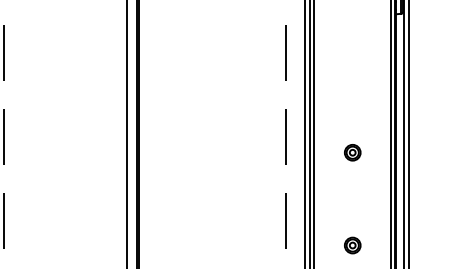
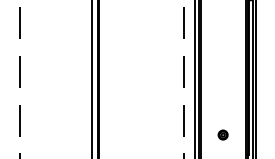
part: (351, 151) -> (222, 80), removed

